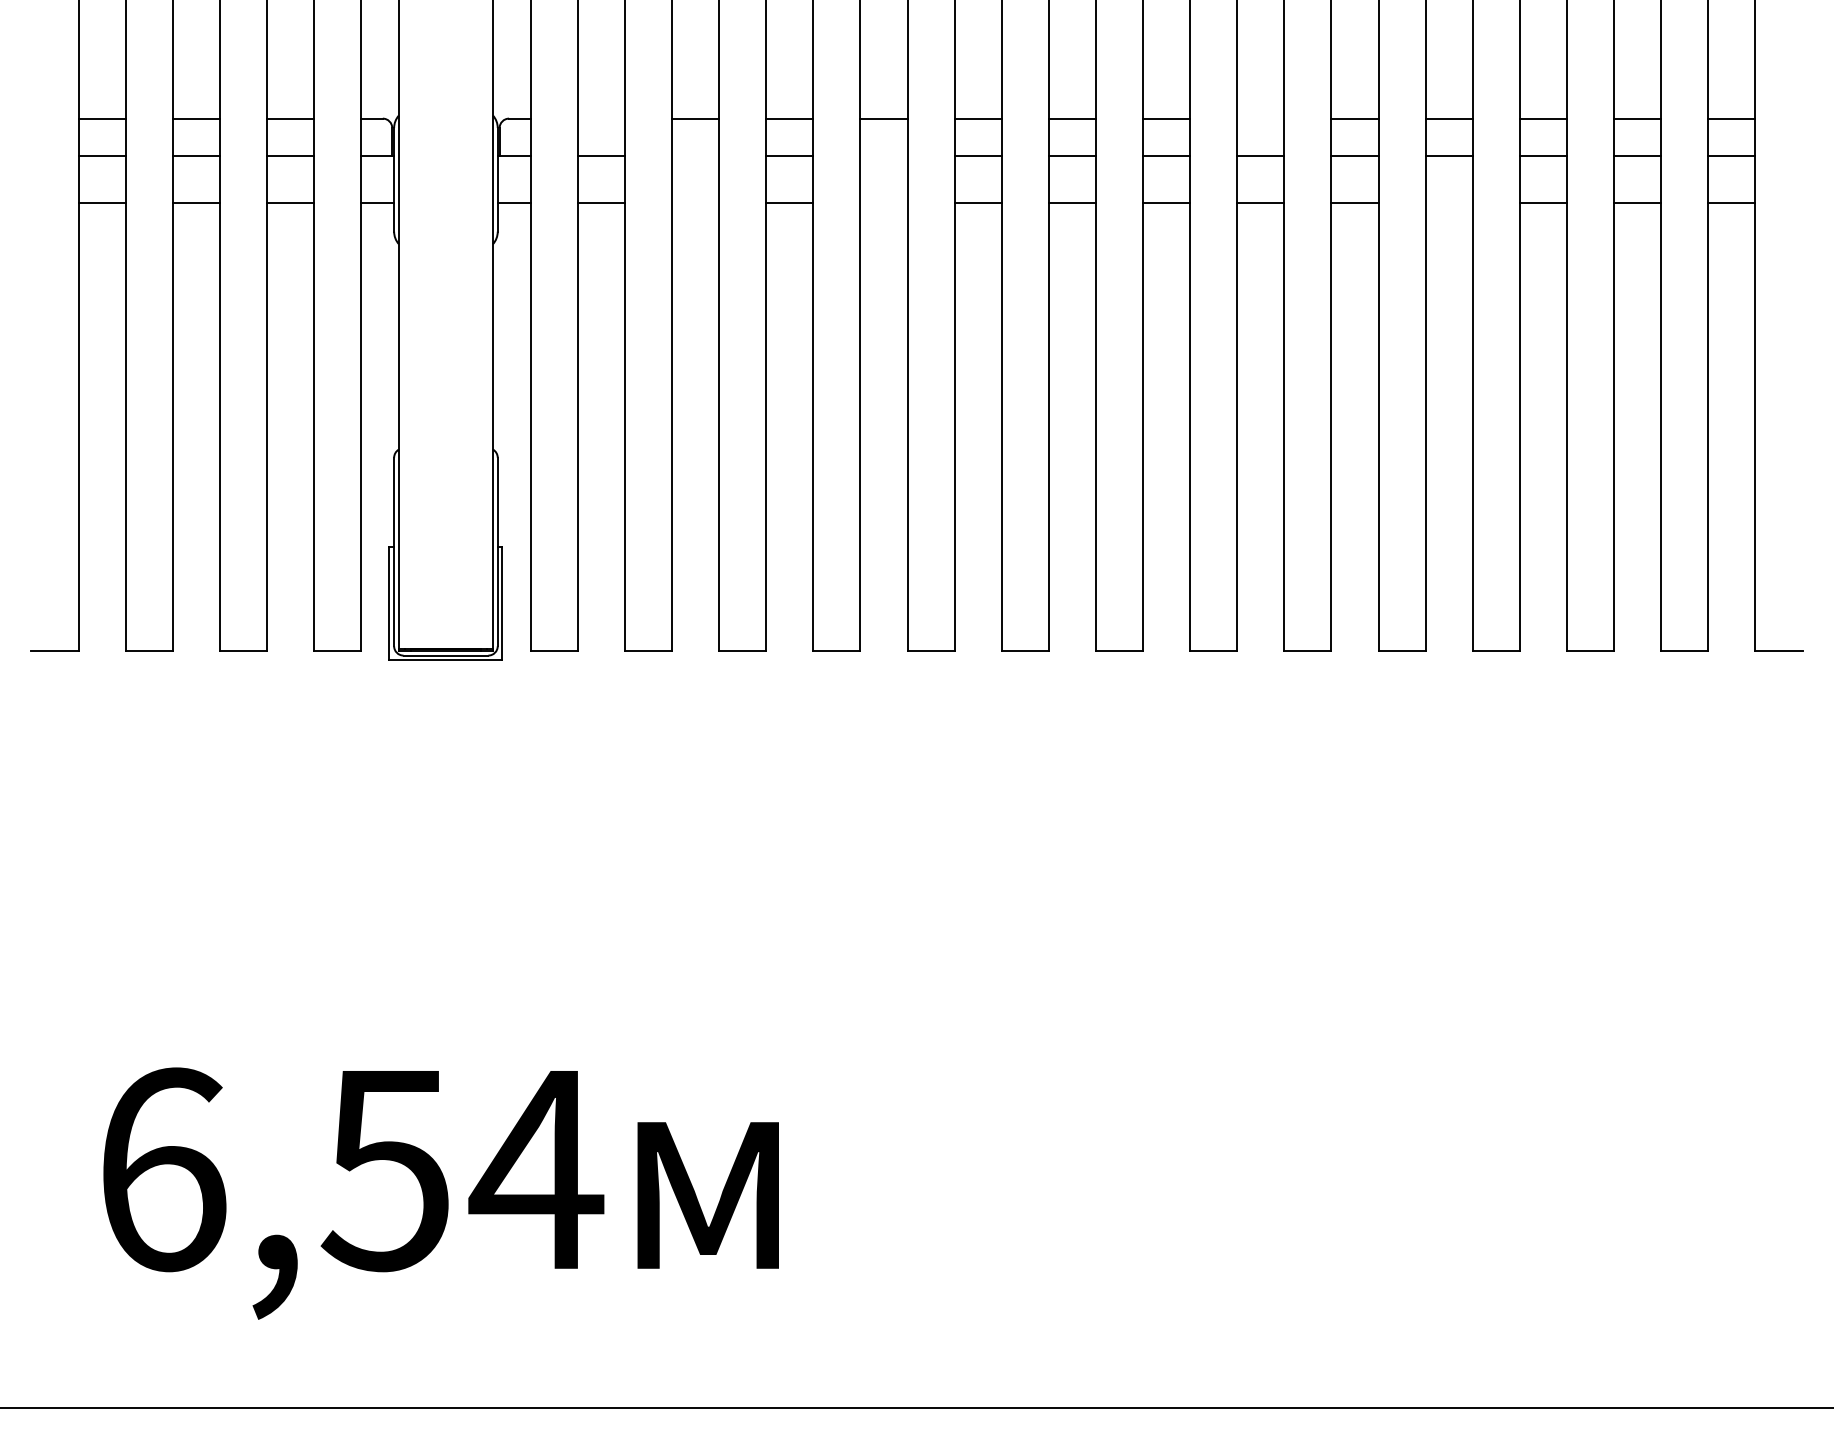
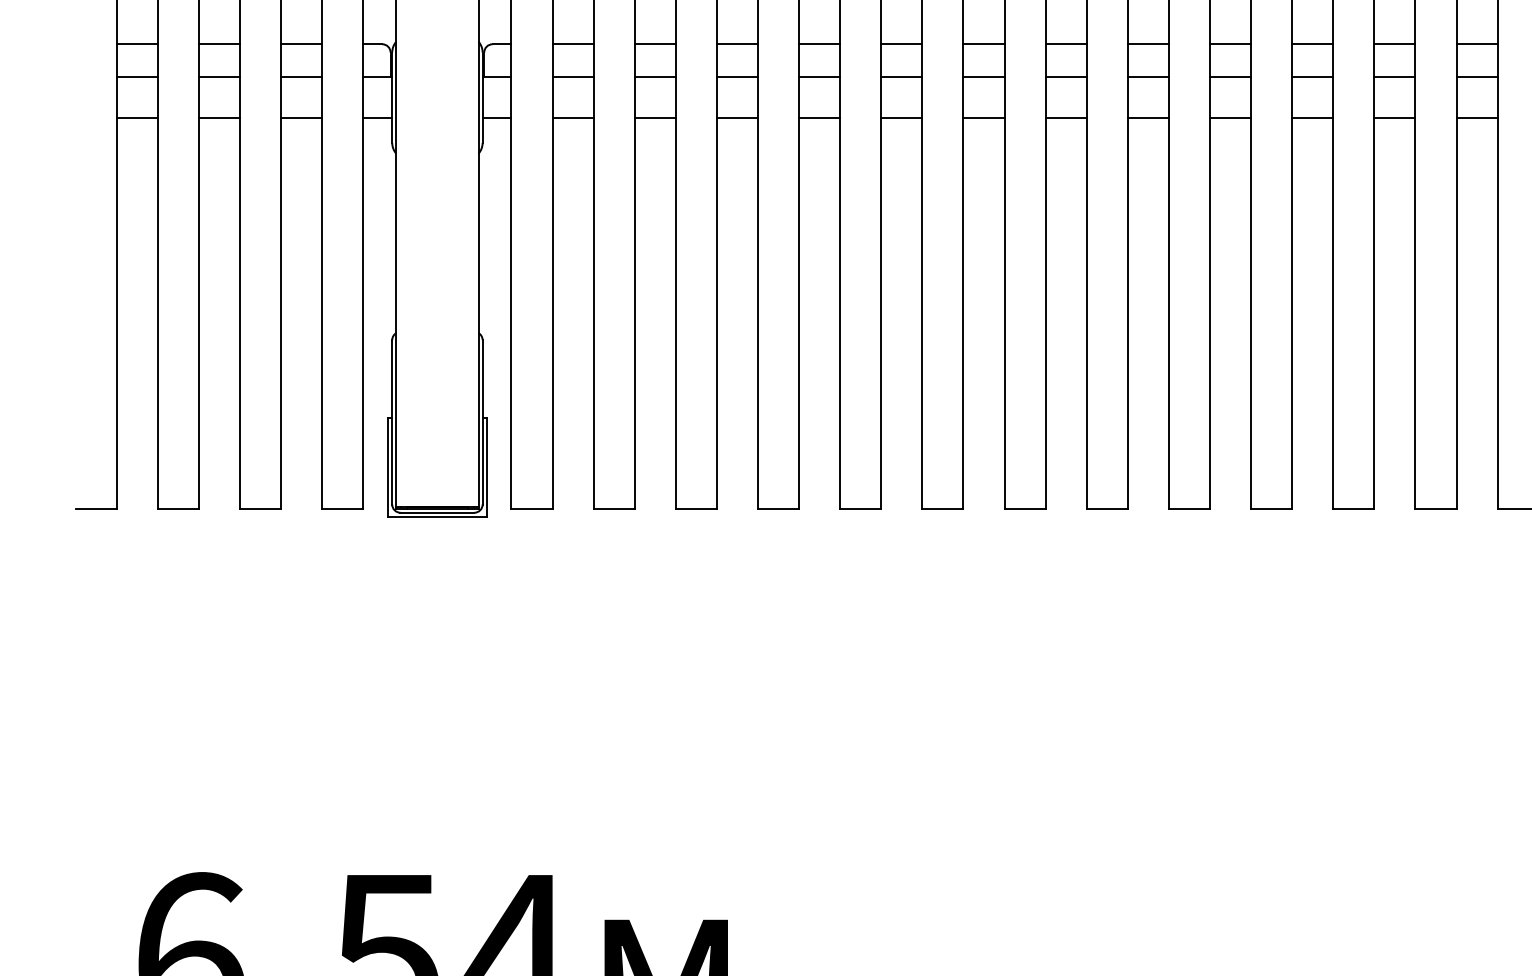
line: (600, 118) -> (572, 44), added
line: (1260, 118) -> (1148, 44), added
line: (695, 156) -> (655, 77), added
line: (883, 156) -> (819, 77), added
line: (695, 203) -> (655, 118), added
line: (883, 203) -> (819, 118), added
line: (1448, 203) -> (1312, 118), added

